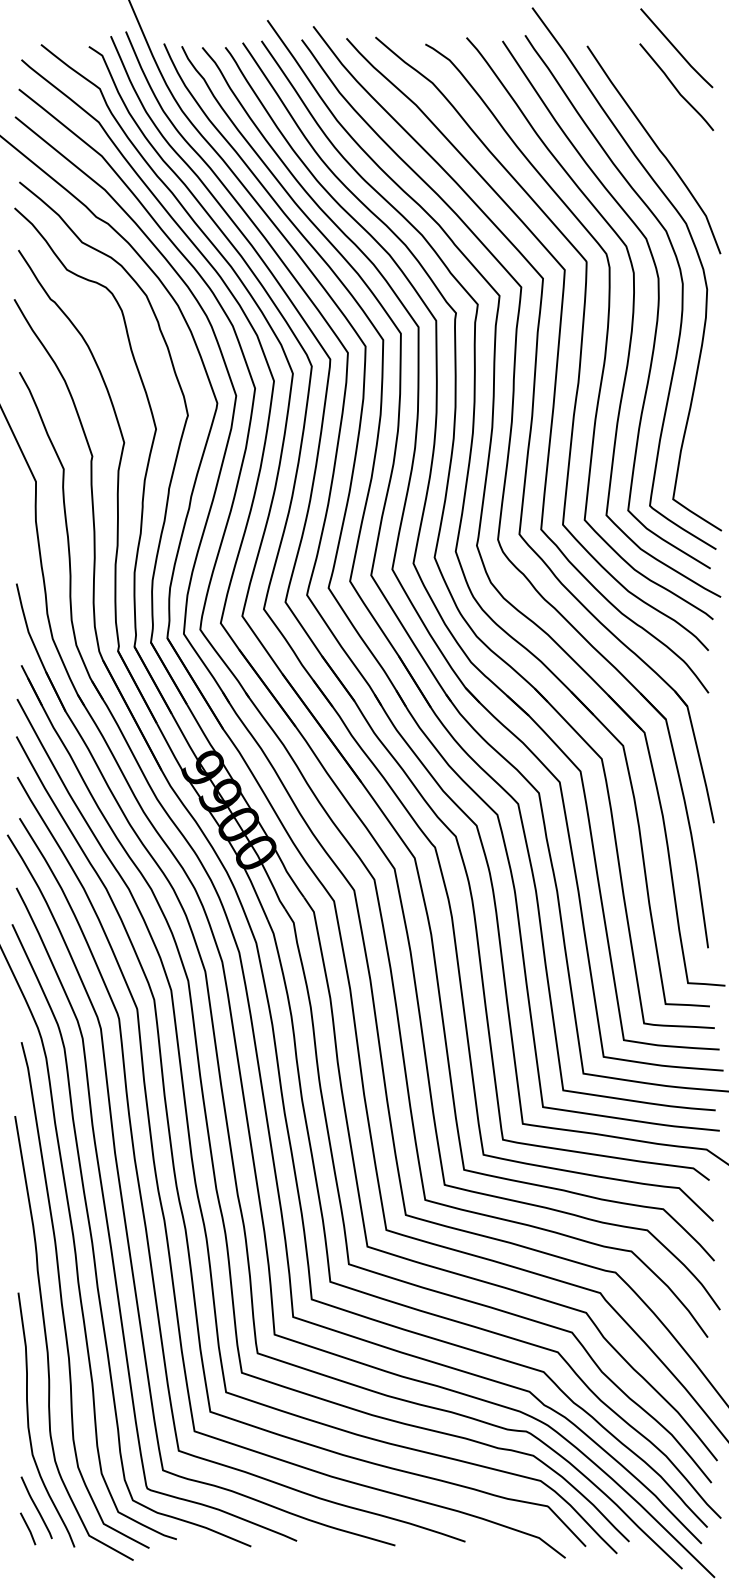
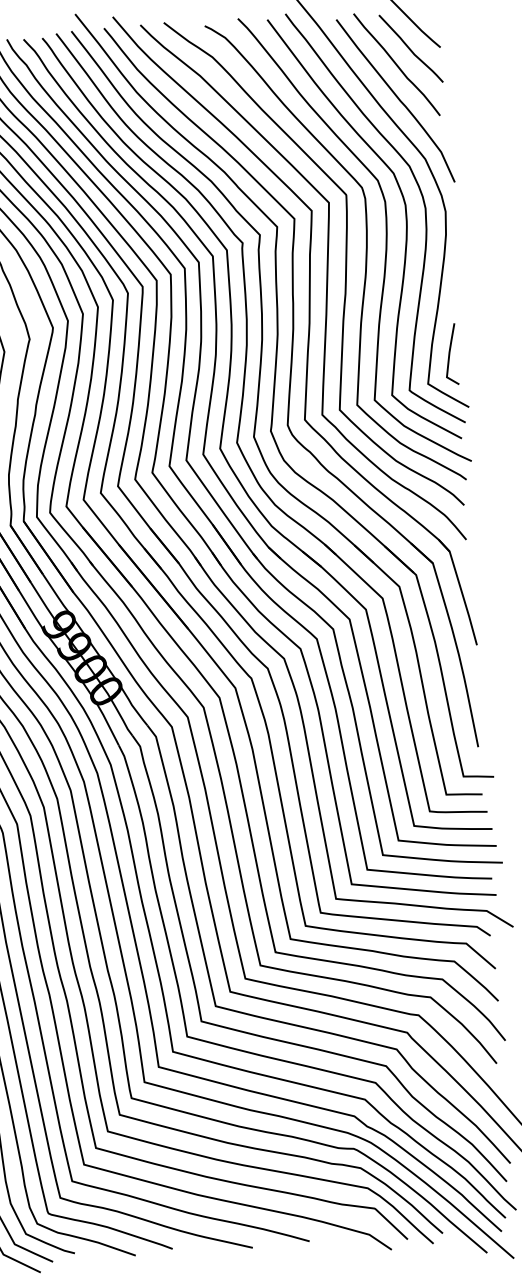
curve: (657, 105) -> (396, 64), added
curve: (702, 464) -> (450, 354), added

